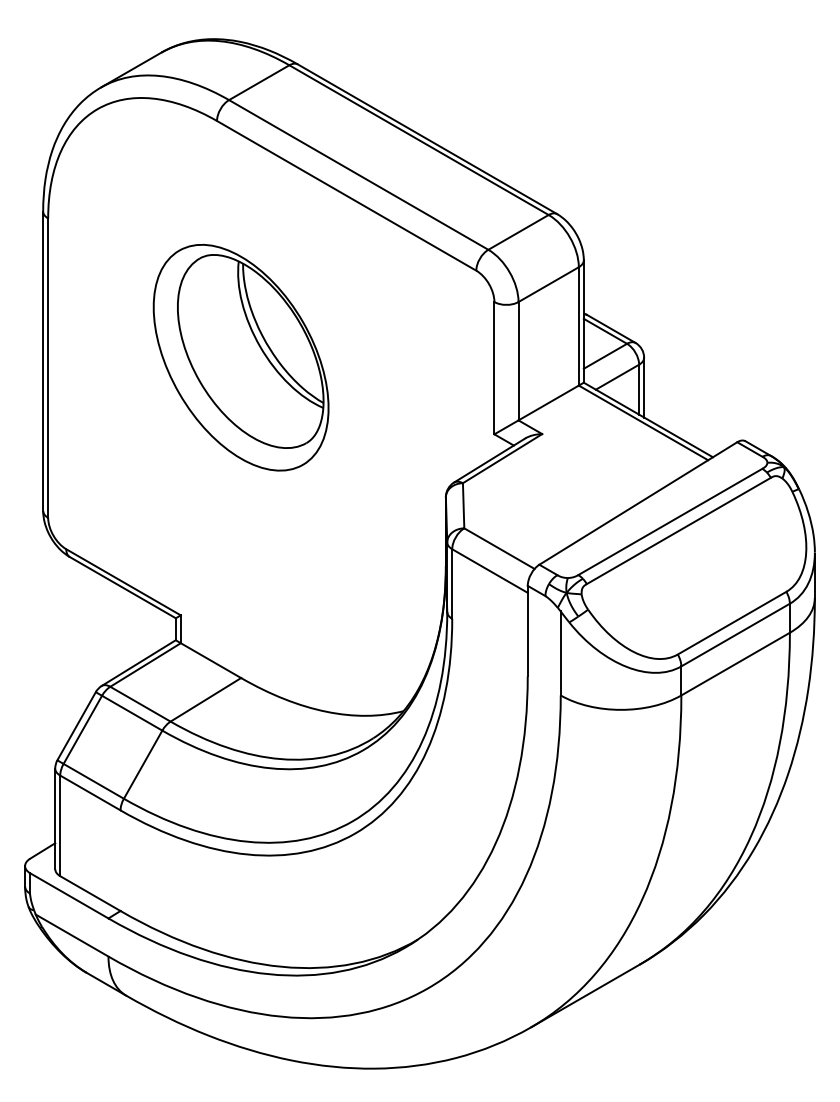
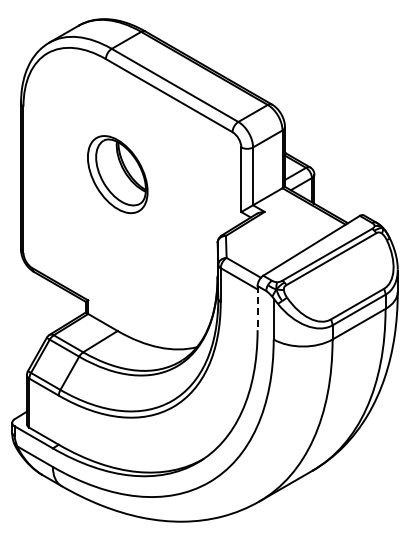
part: (240, 357) -> (117, 174), size x0.7
line: (527, 631) -> (257, 308), solid -> dashed

